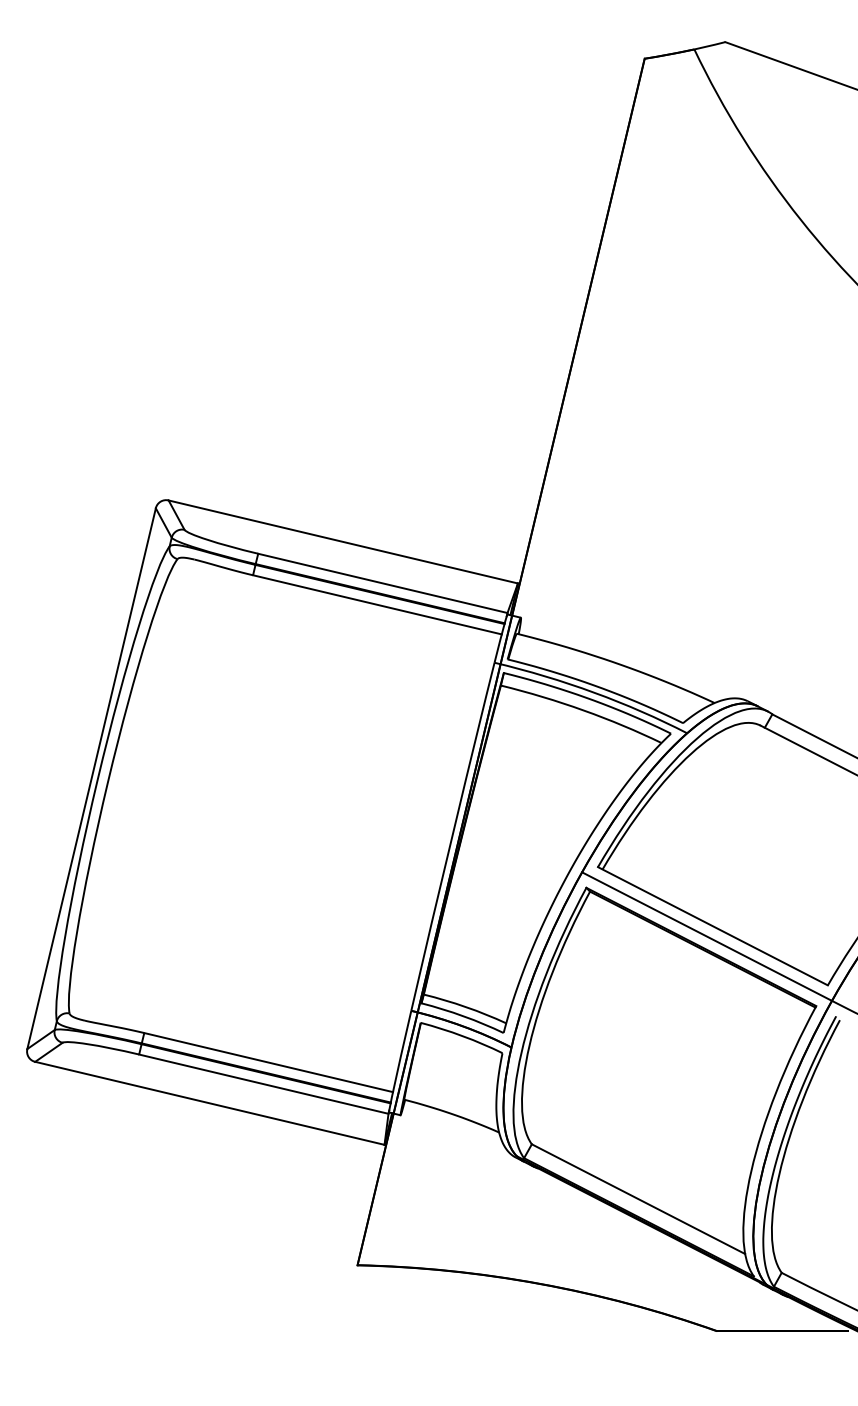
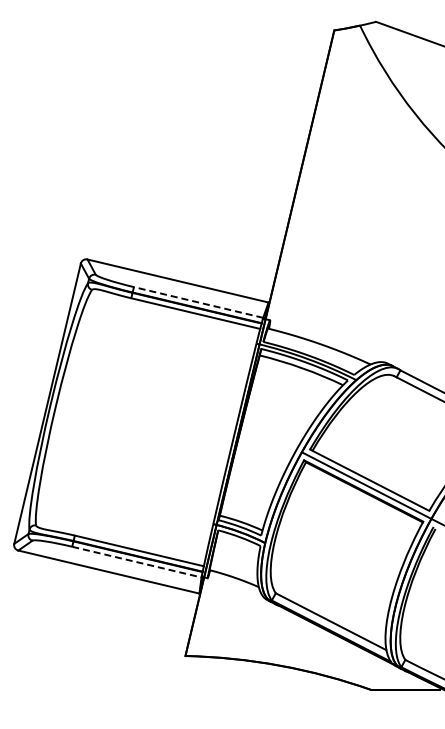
line: (382, 583) -> (198, 302), solid -> dashed
line: (265, 1084) -> (137, 562), solid -> dashed

